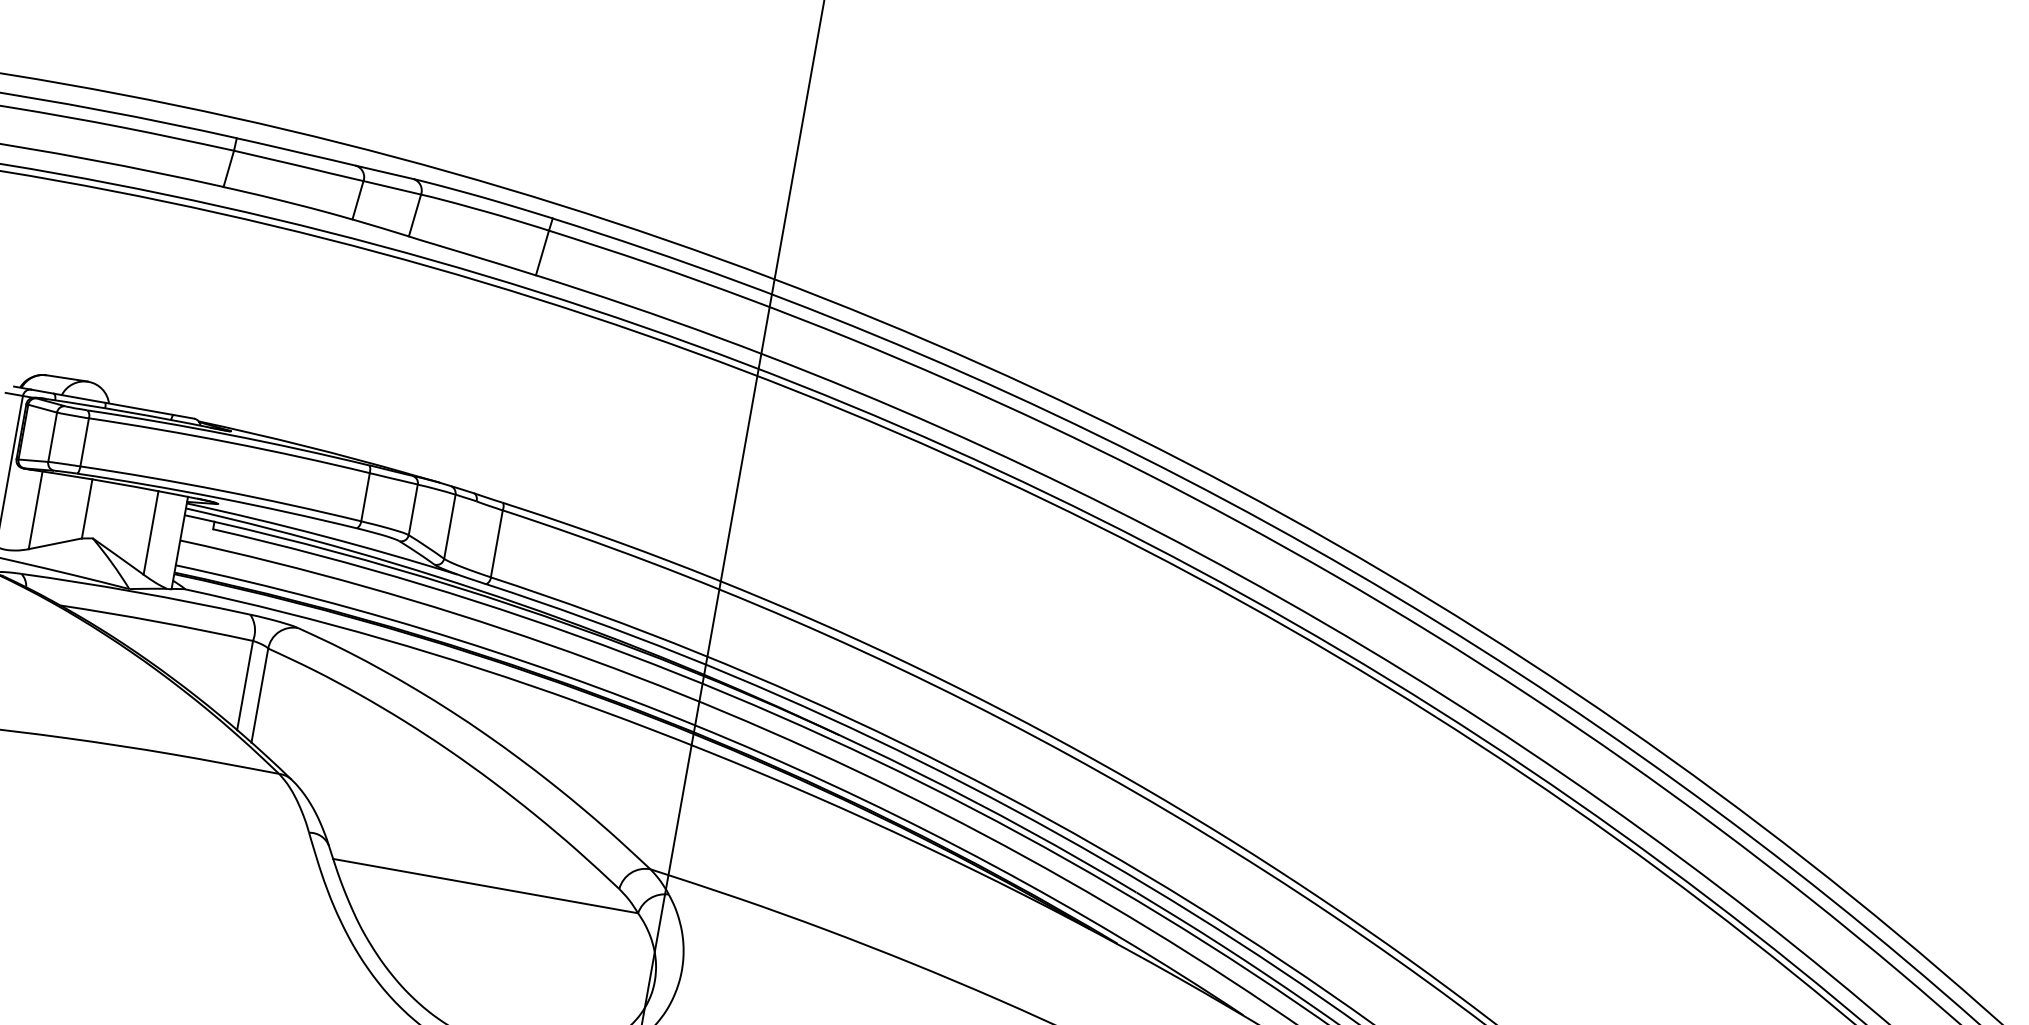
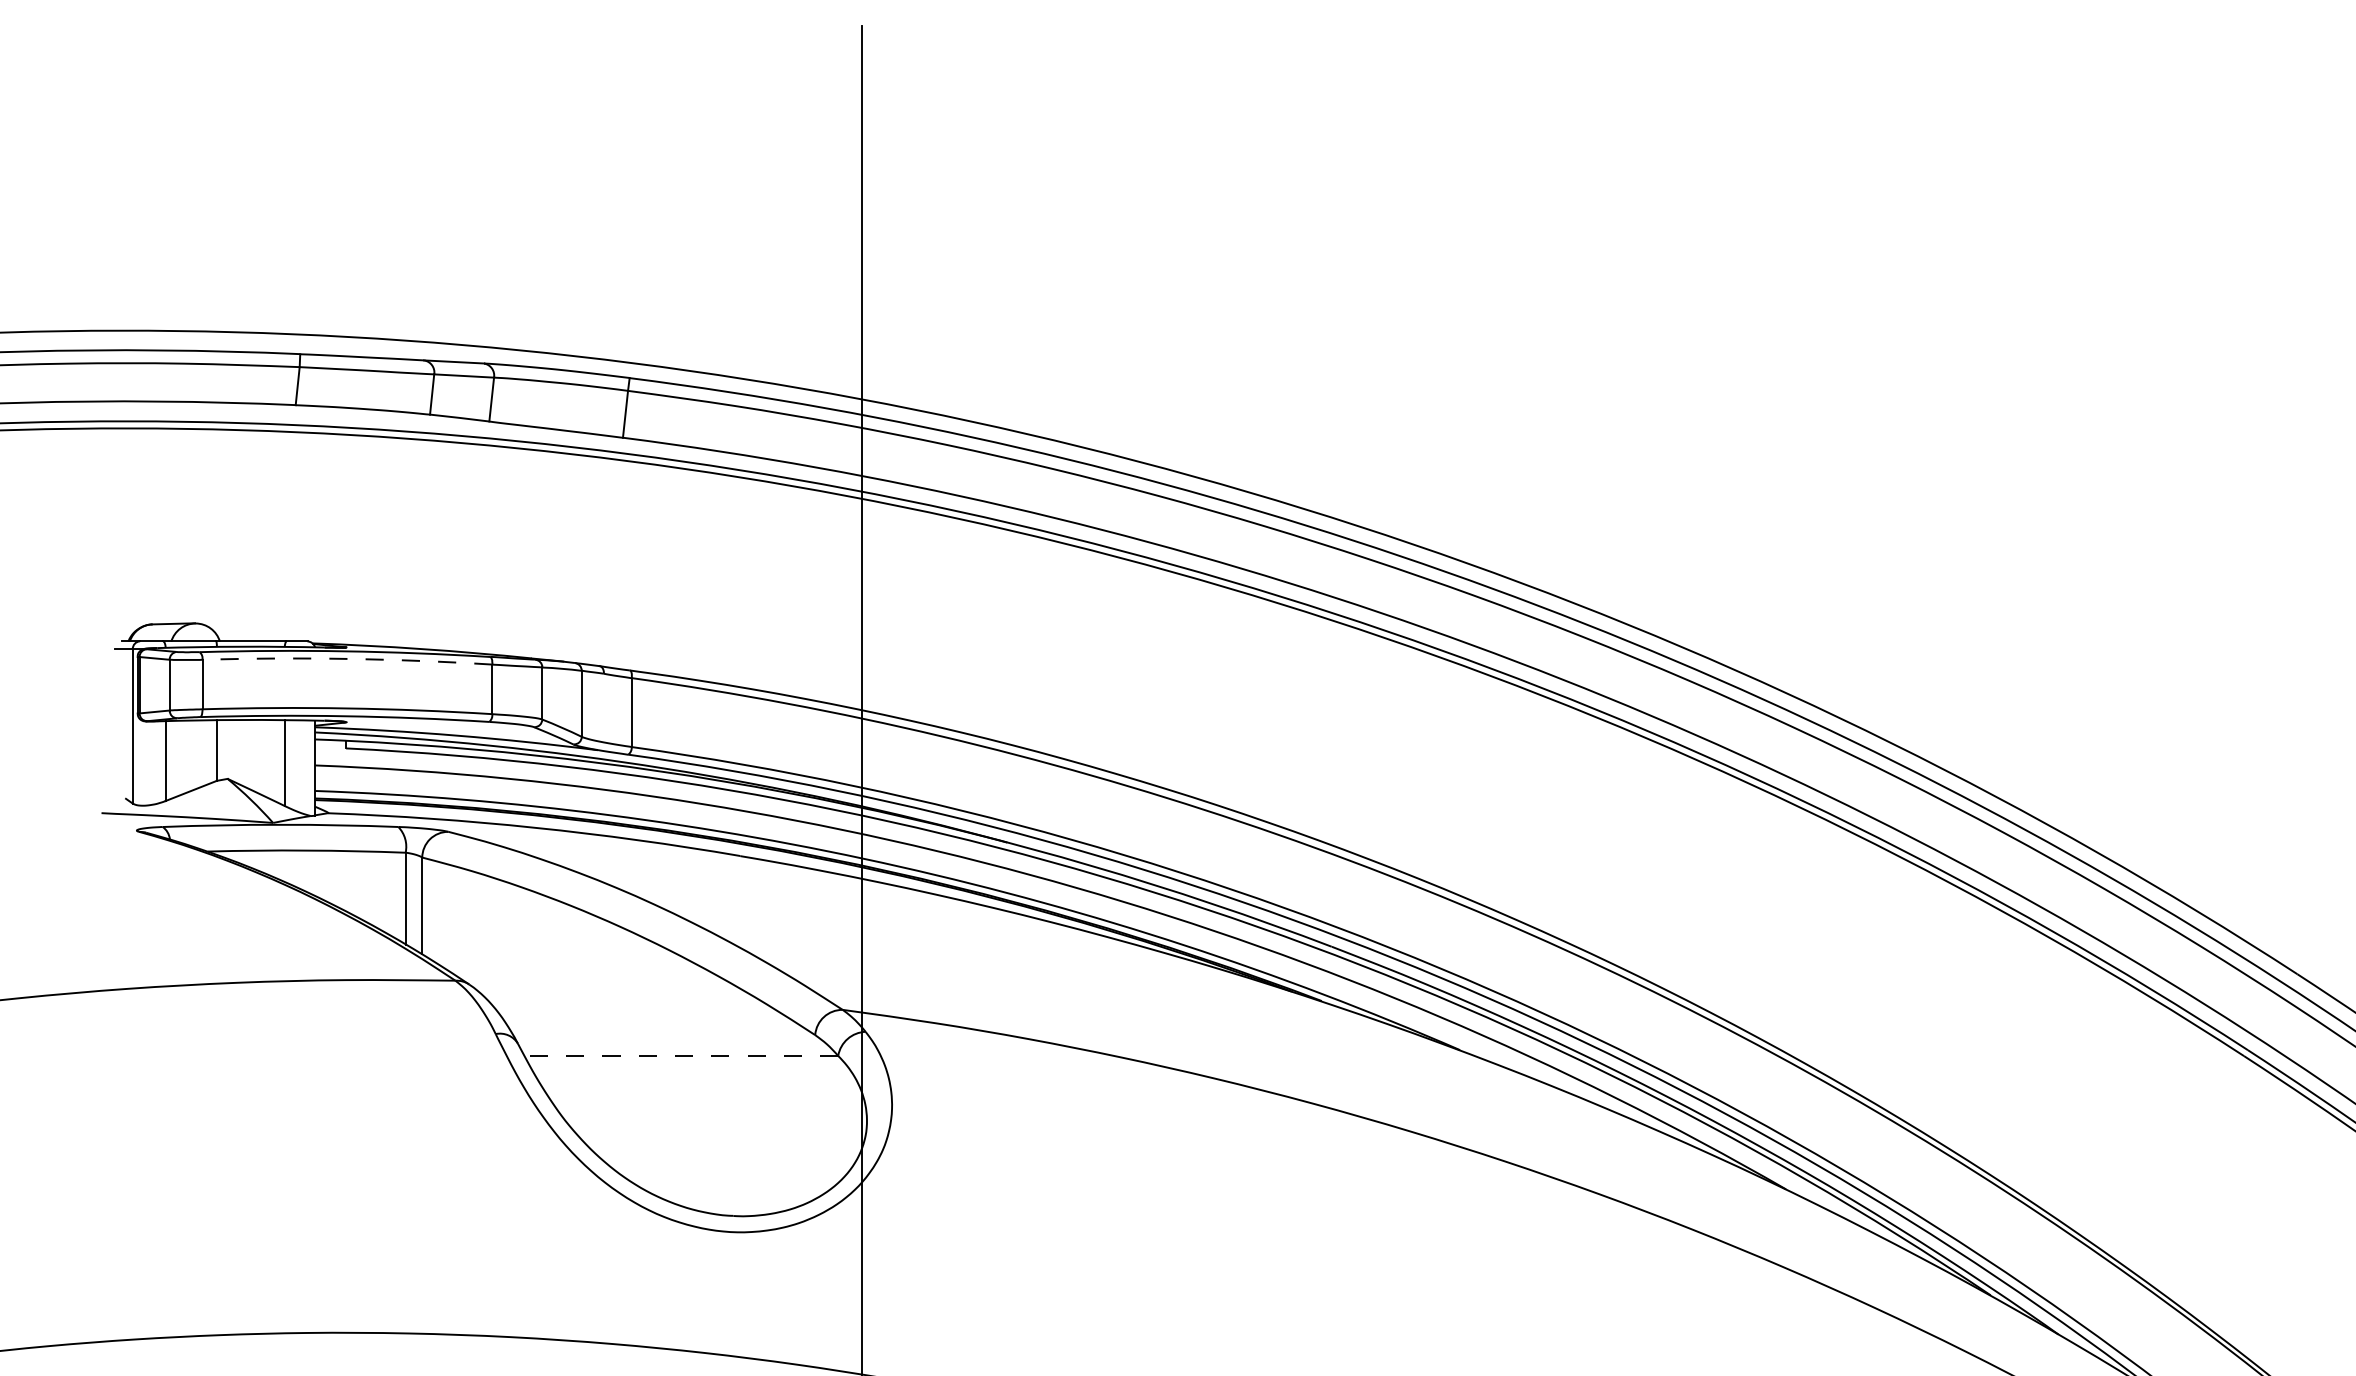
arc: (230, 442) -> (347, 658), solid -> dashed
line: (485, 885) -> (681, 1055), solid -> dashed

